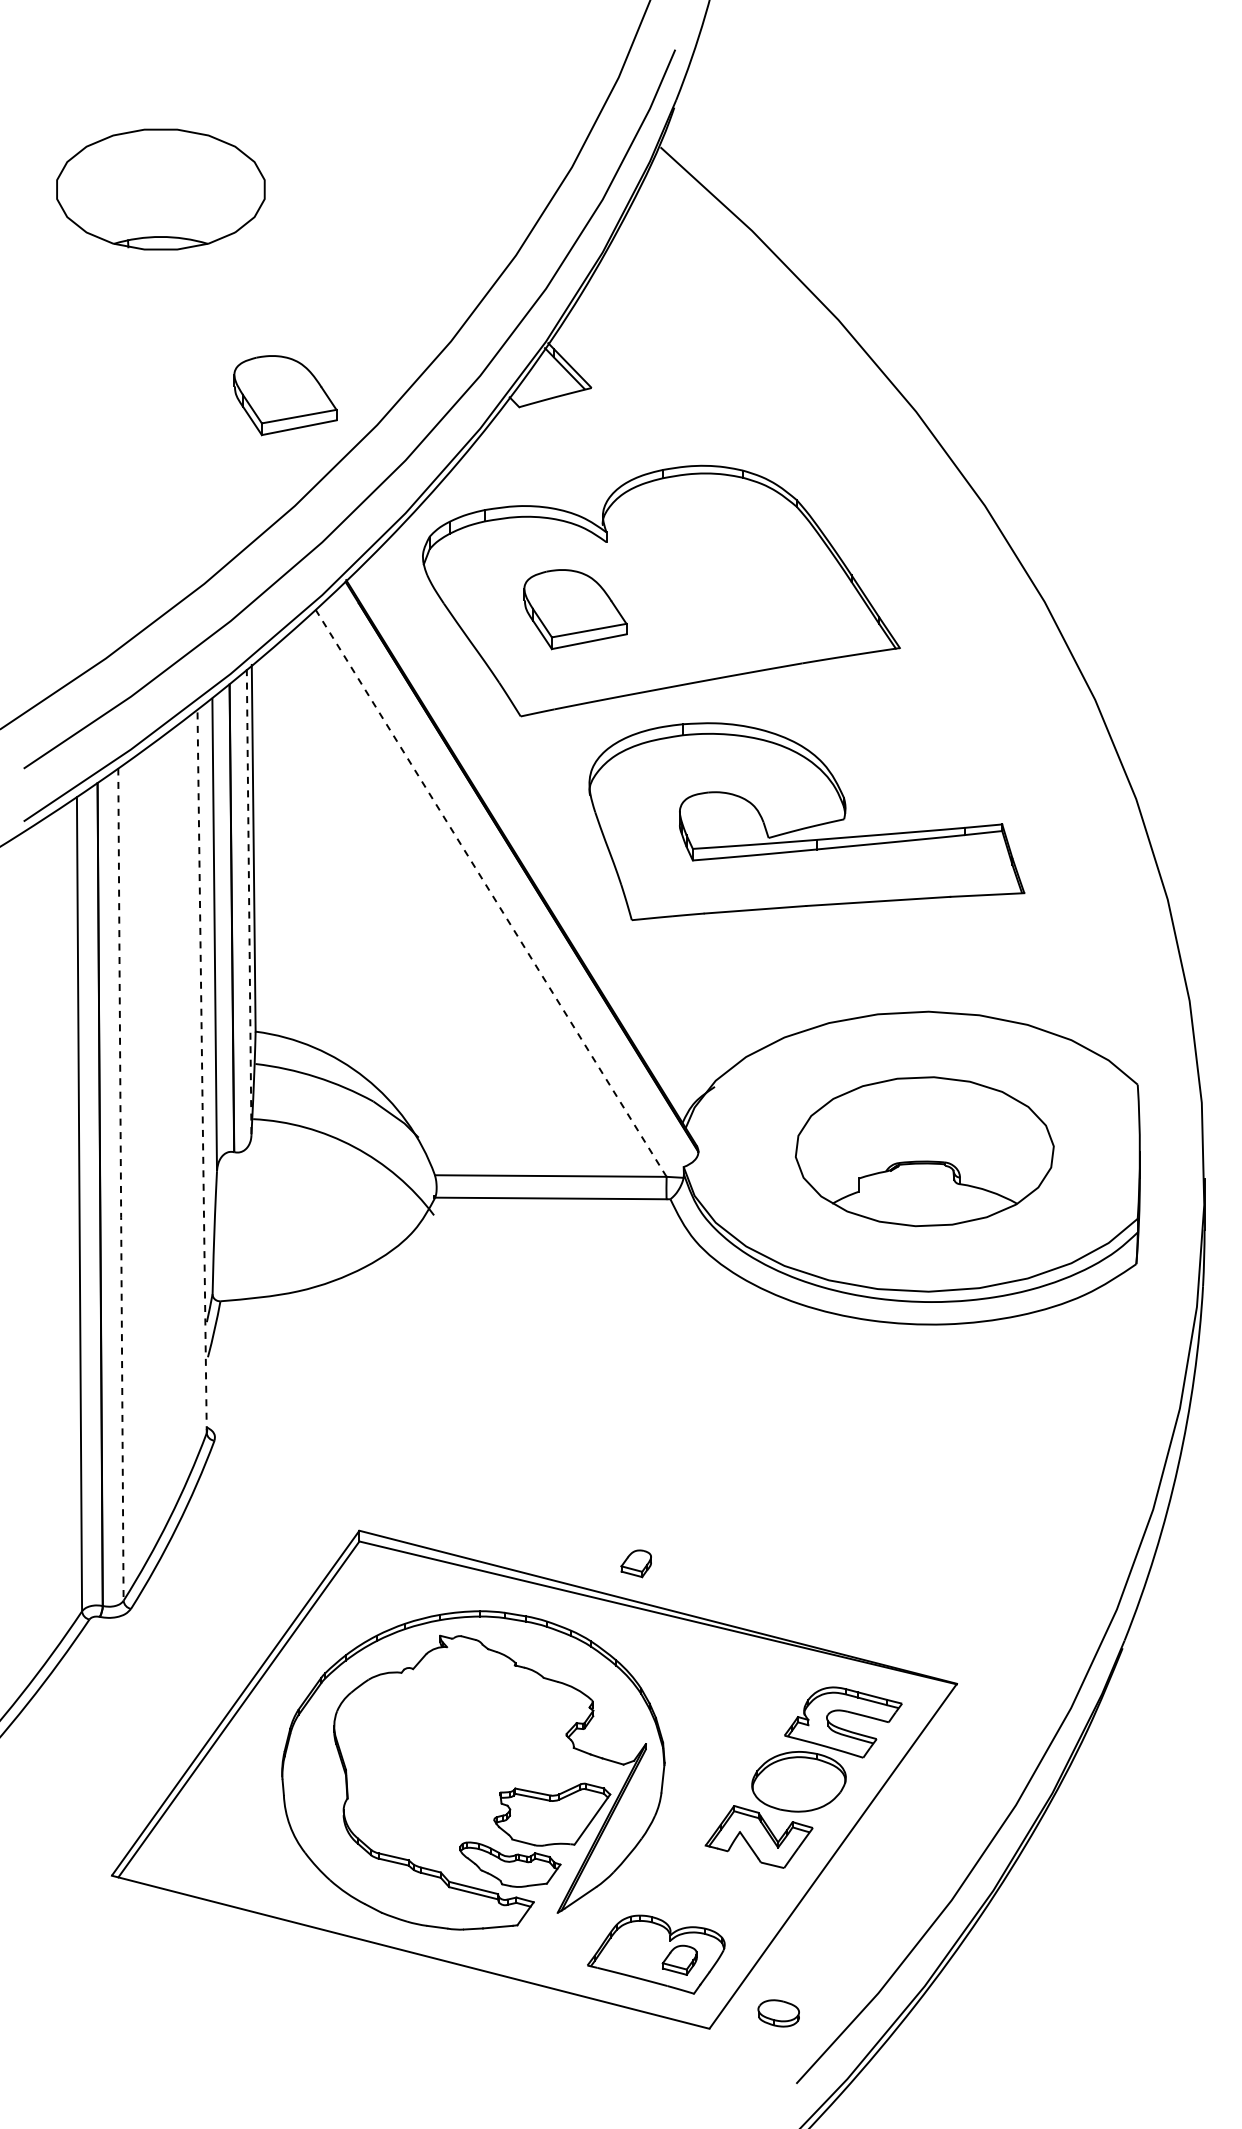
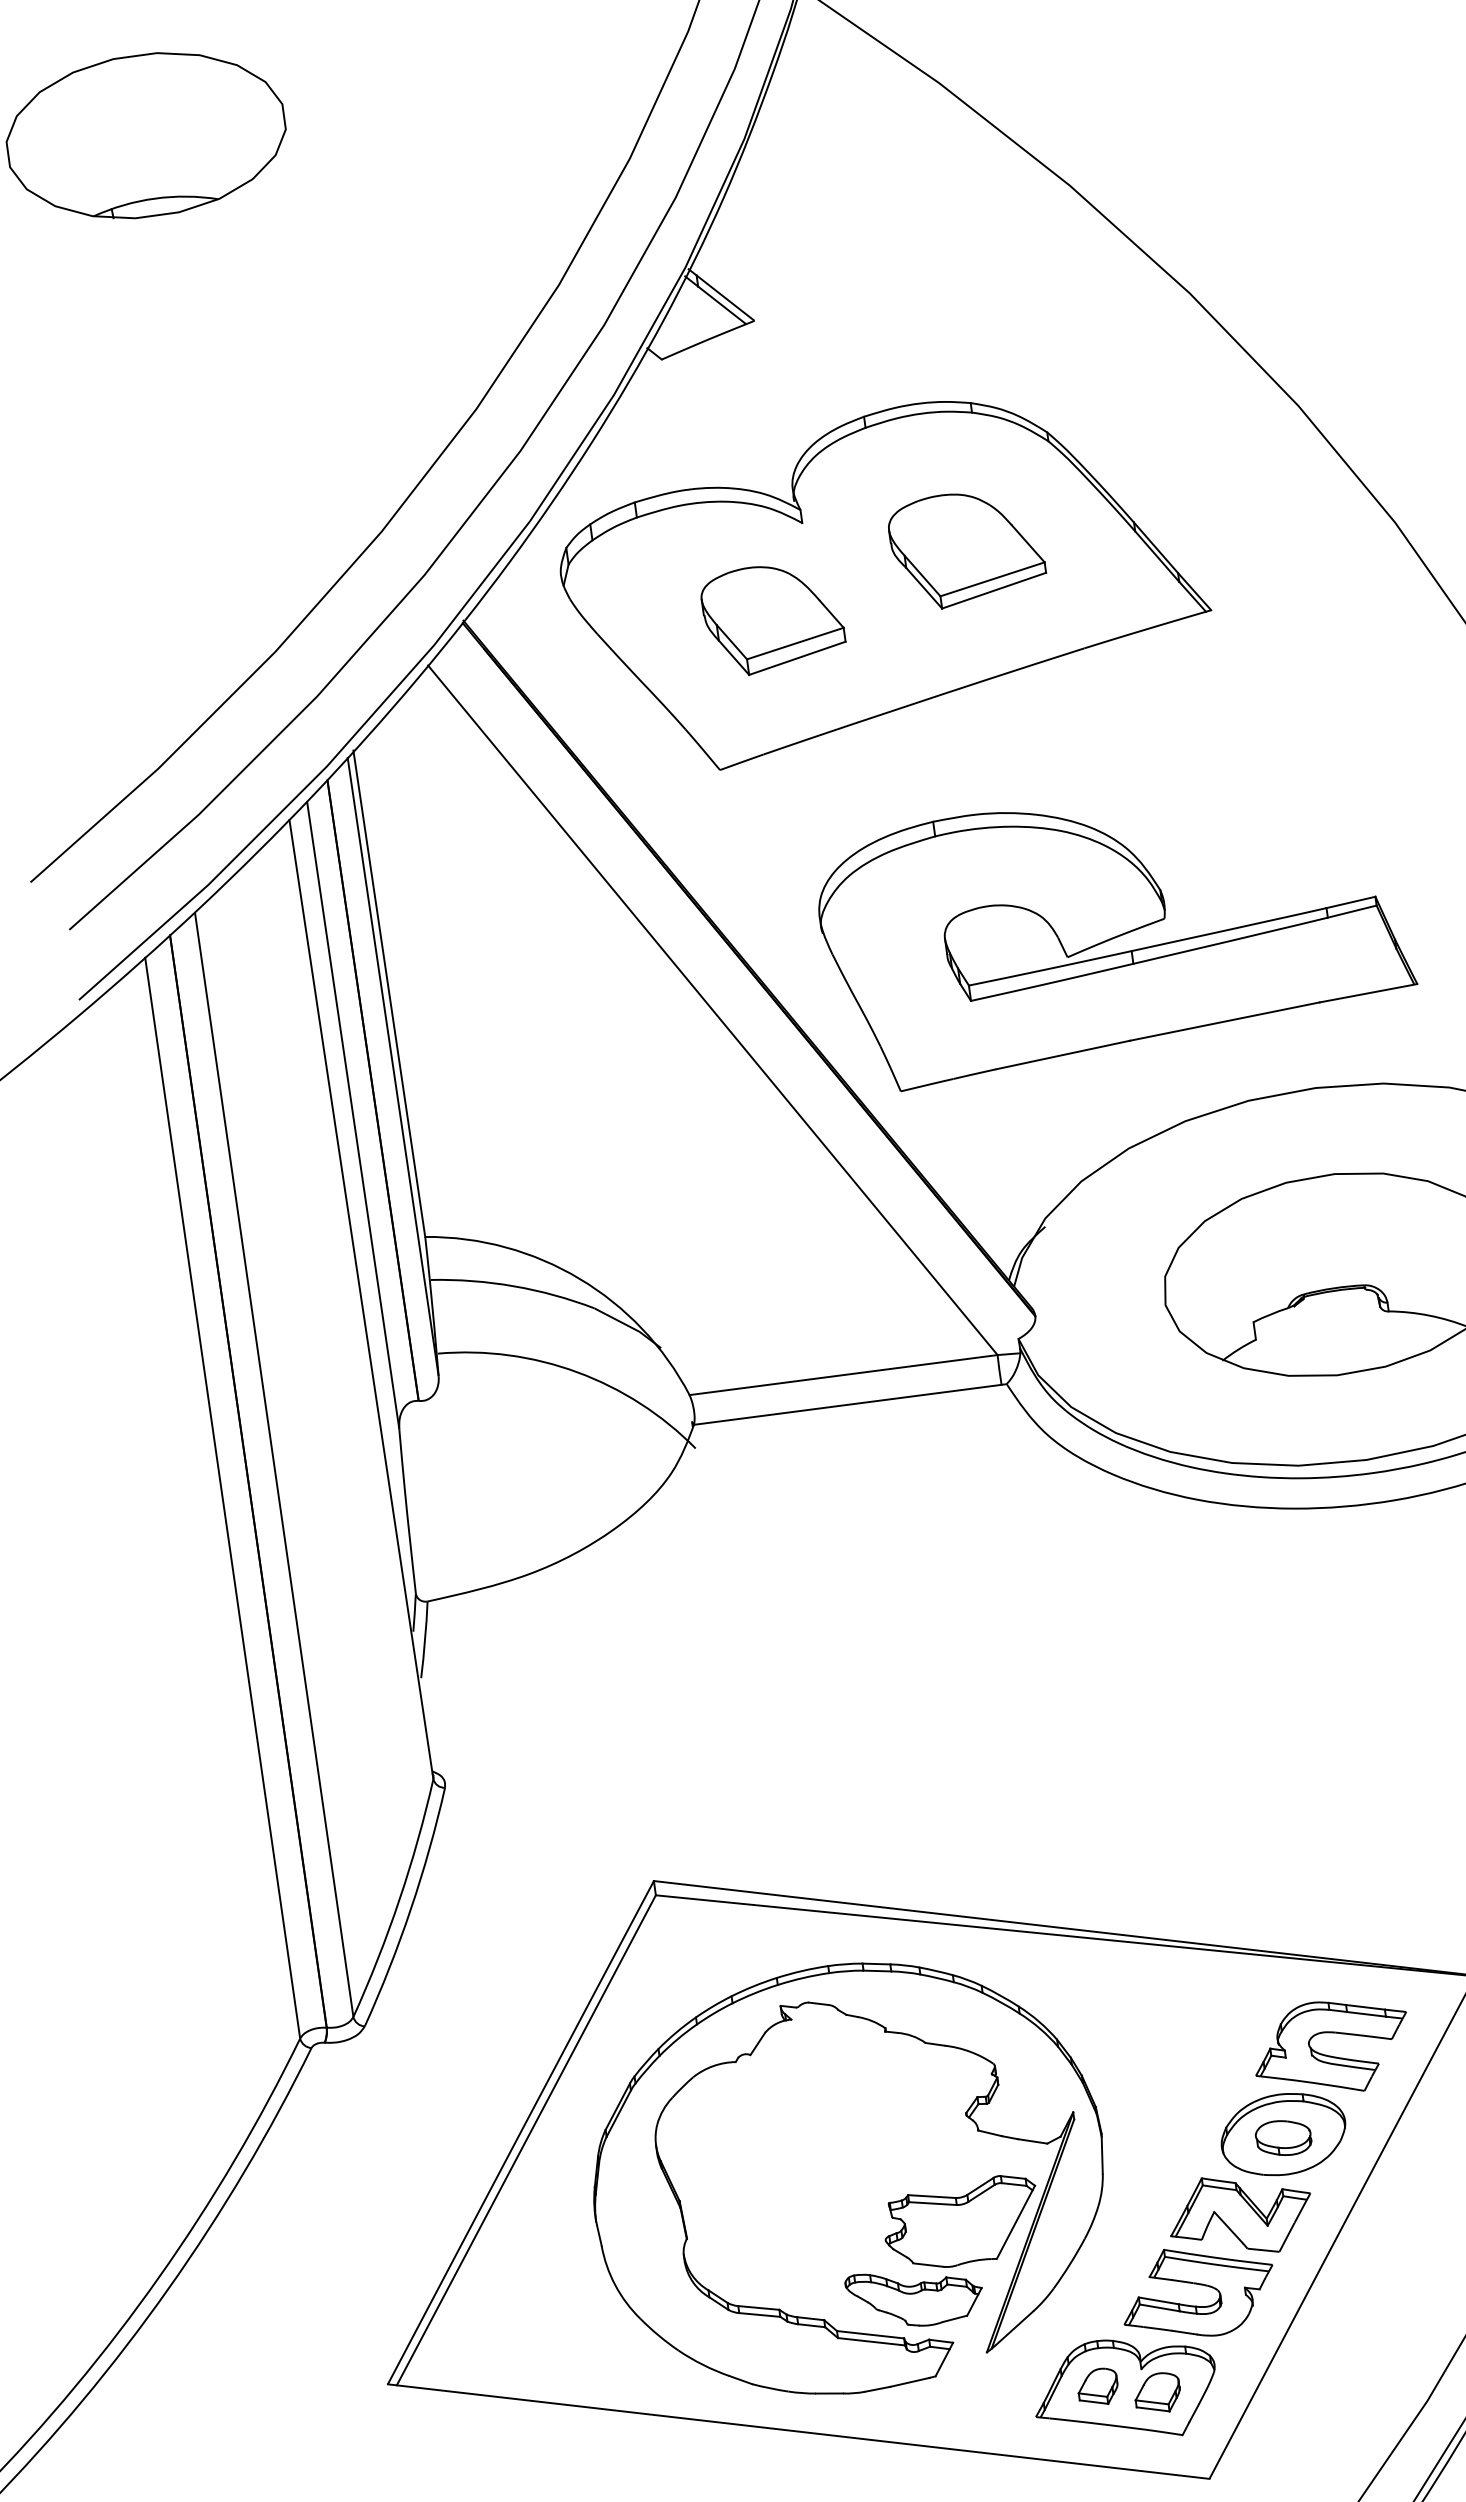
part: (285, 395) -> (349, 386), removed
part: (725, 577) -> (966, 548), added
part: (806, 821) -> (1114, 928), moved
line: (491, 893) -> (713, 1010), dashed -> solid
line: (249, 902) -> (393, 1066), dashed -> solid
line: (202, 1070) -> (361, 1298), dashed -> solid
line: (120, 1185) -> (273, 1465), dashed -> solid
part: (635, 1563) -> (1096, 2387), moved
part: (719, 1889) -> (1197, 2292), added
part: (778, 2013) -> (1283, 2138), moved

